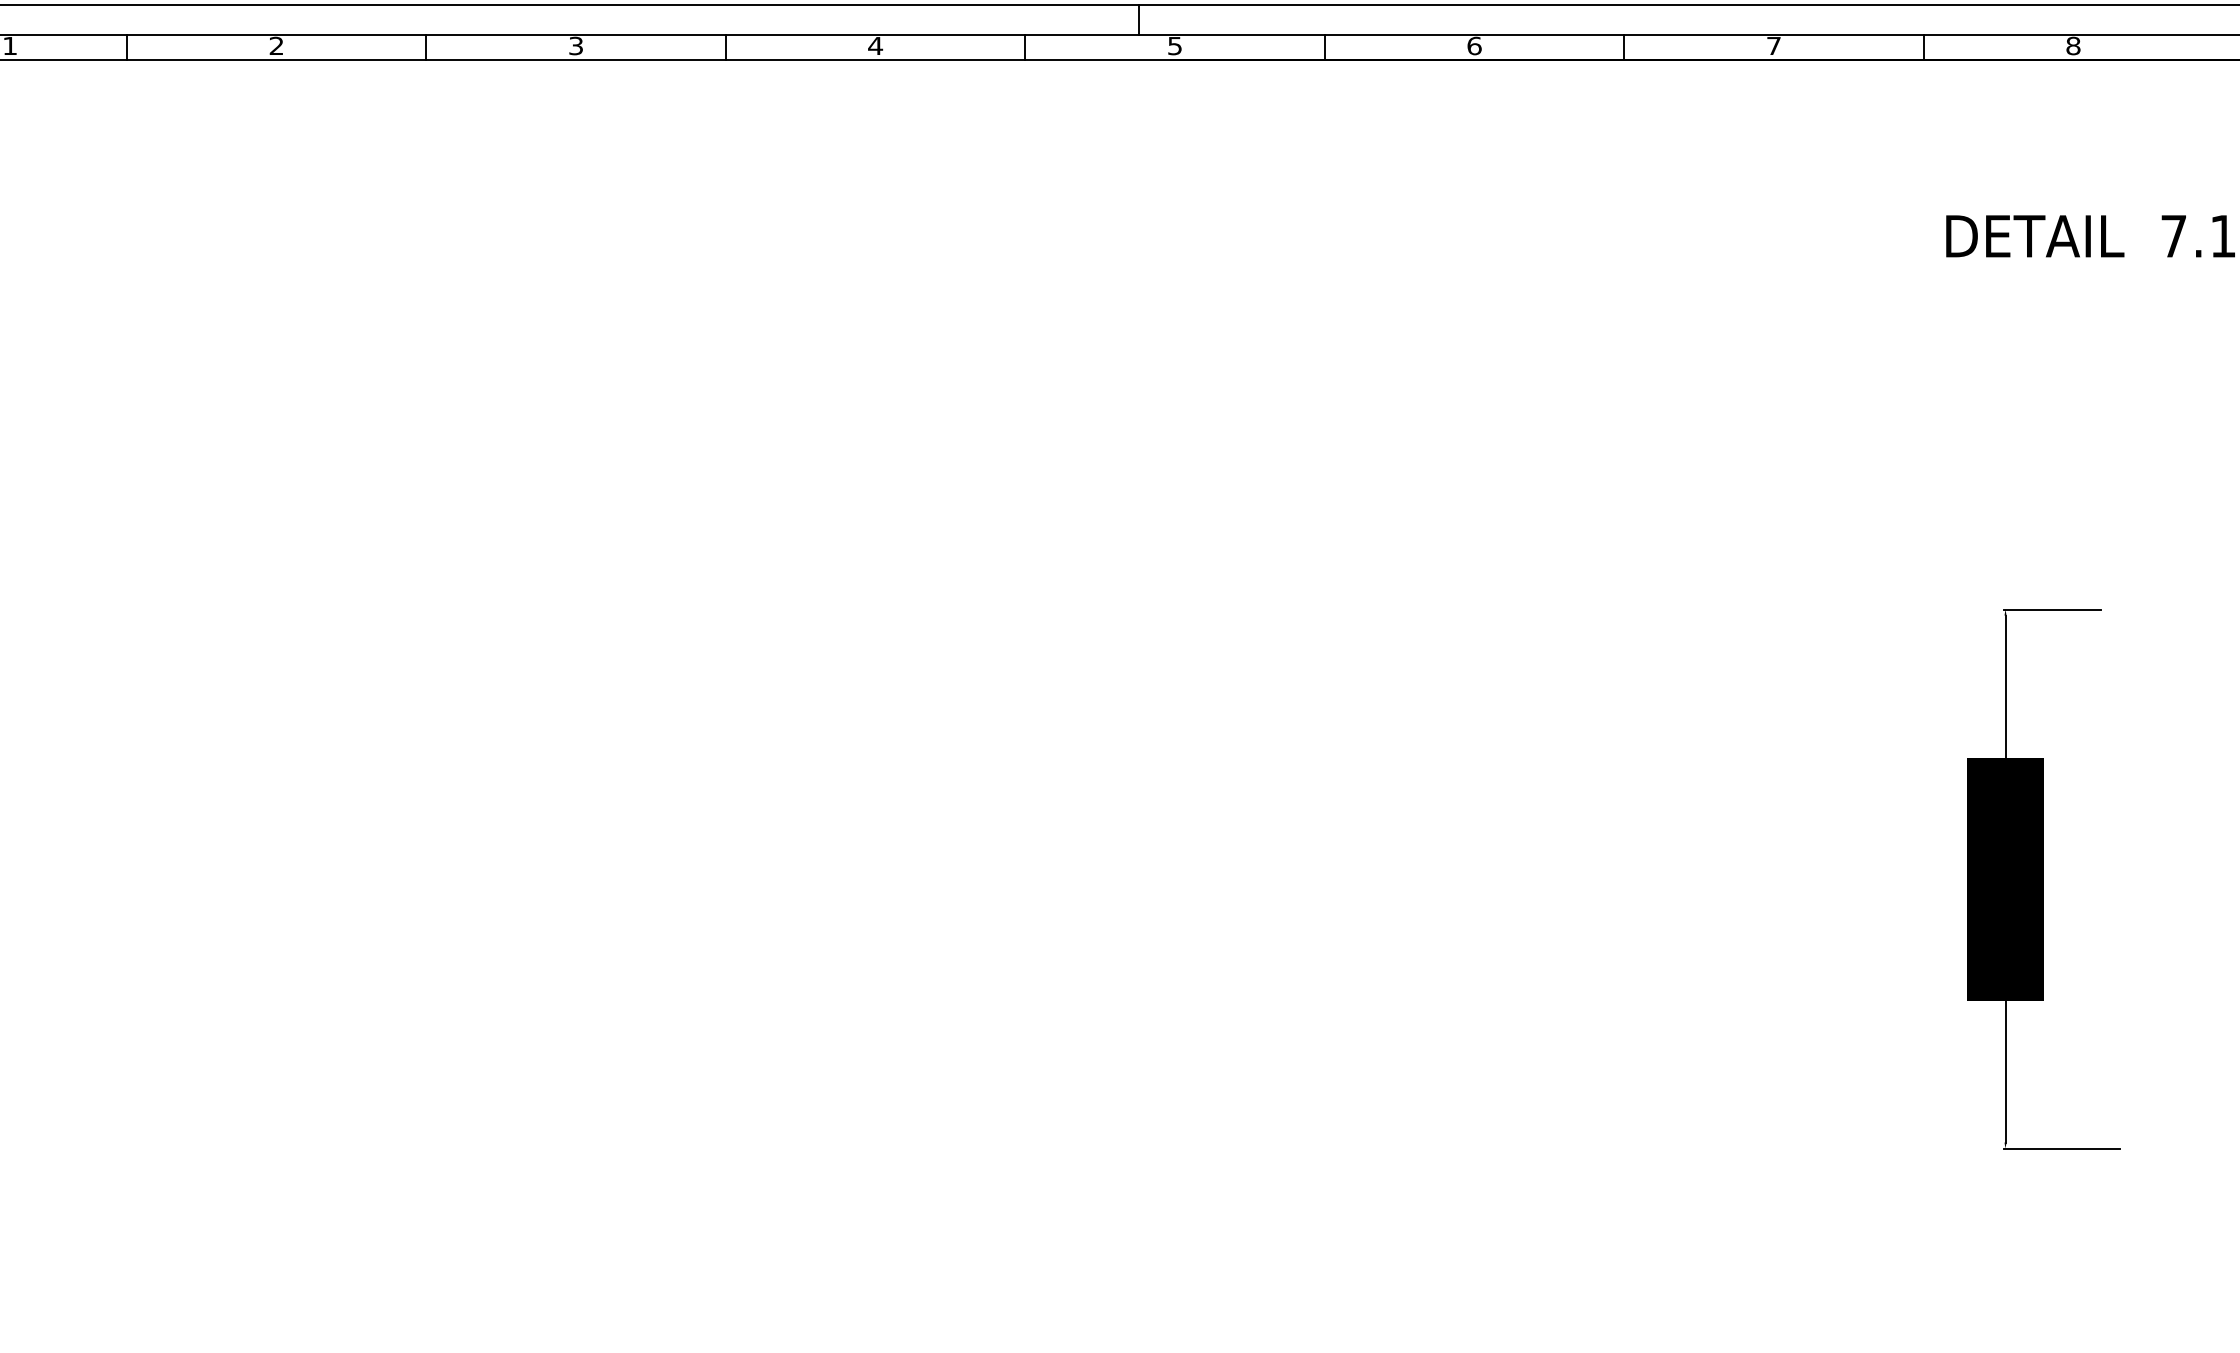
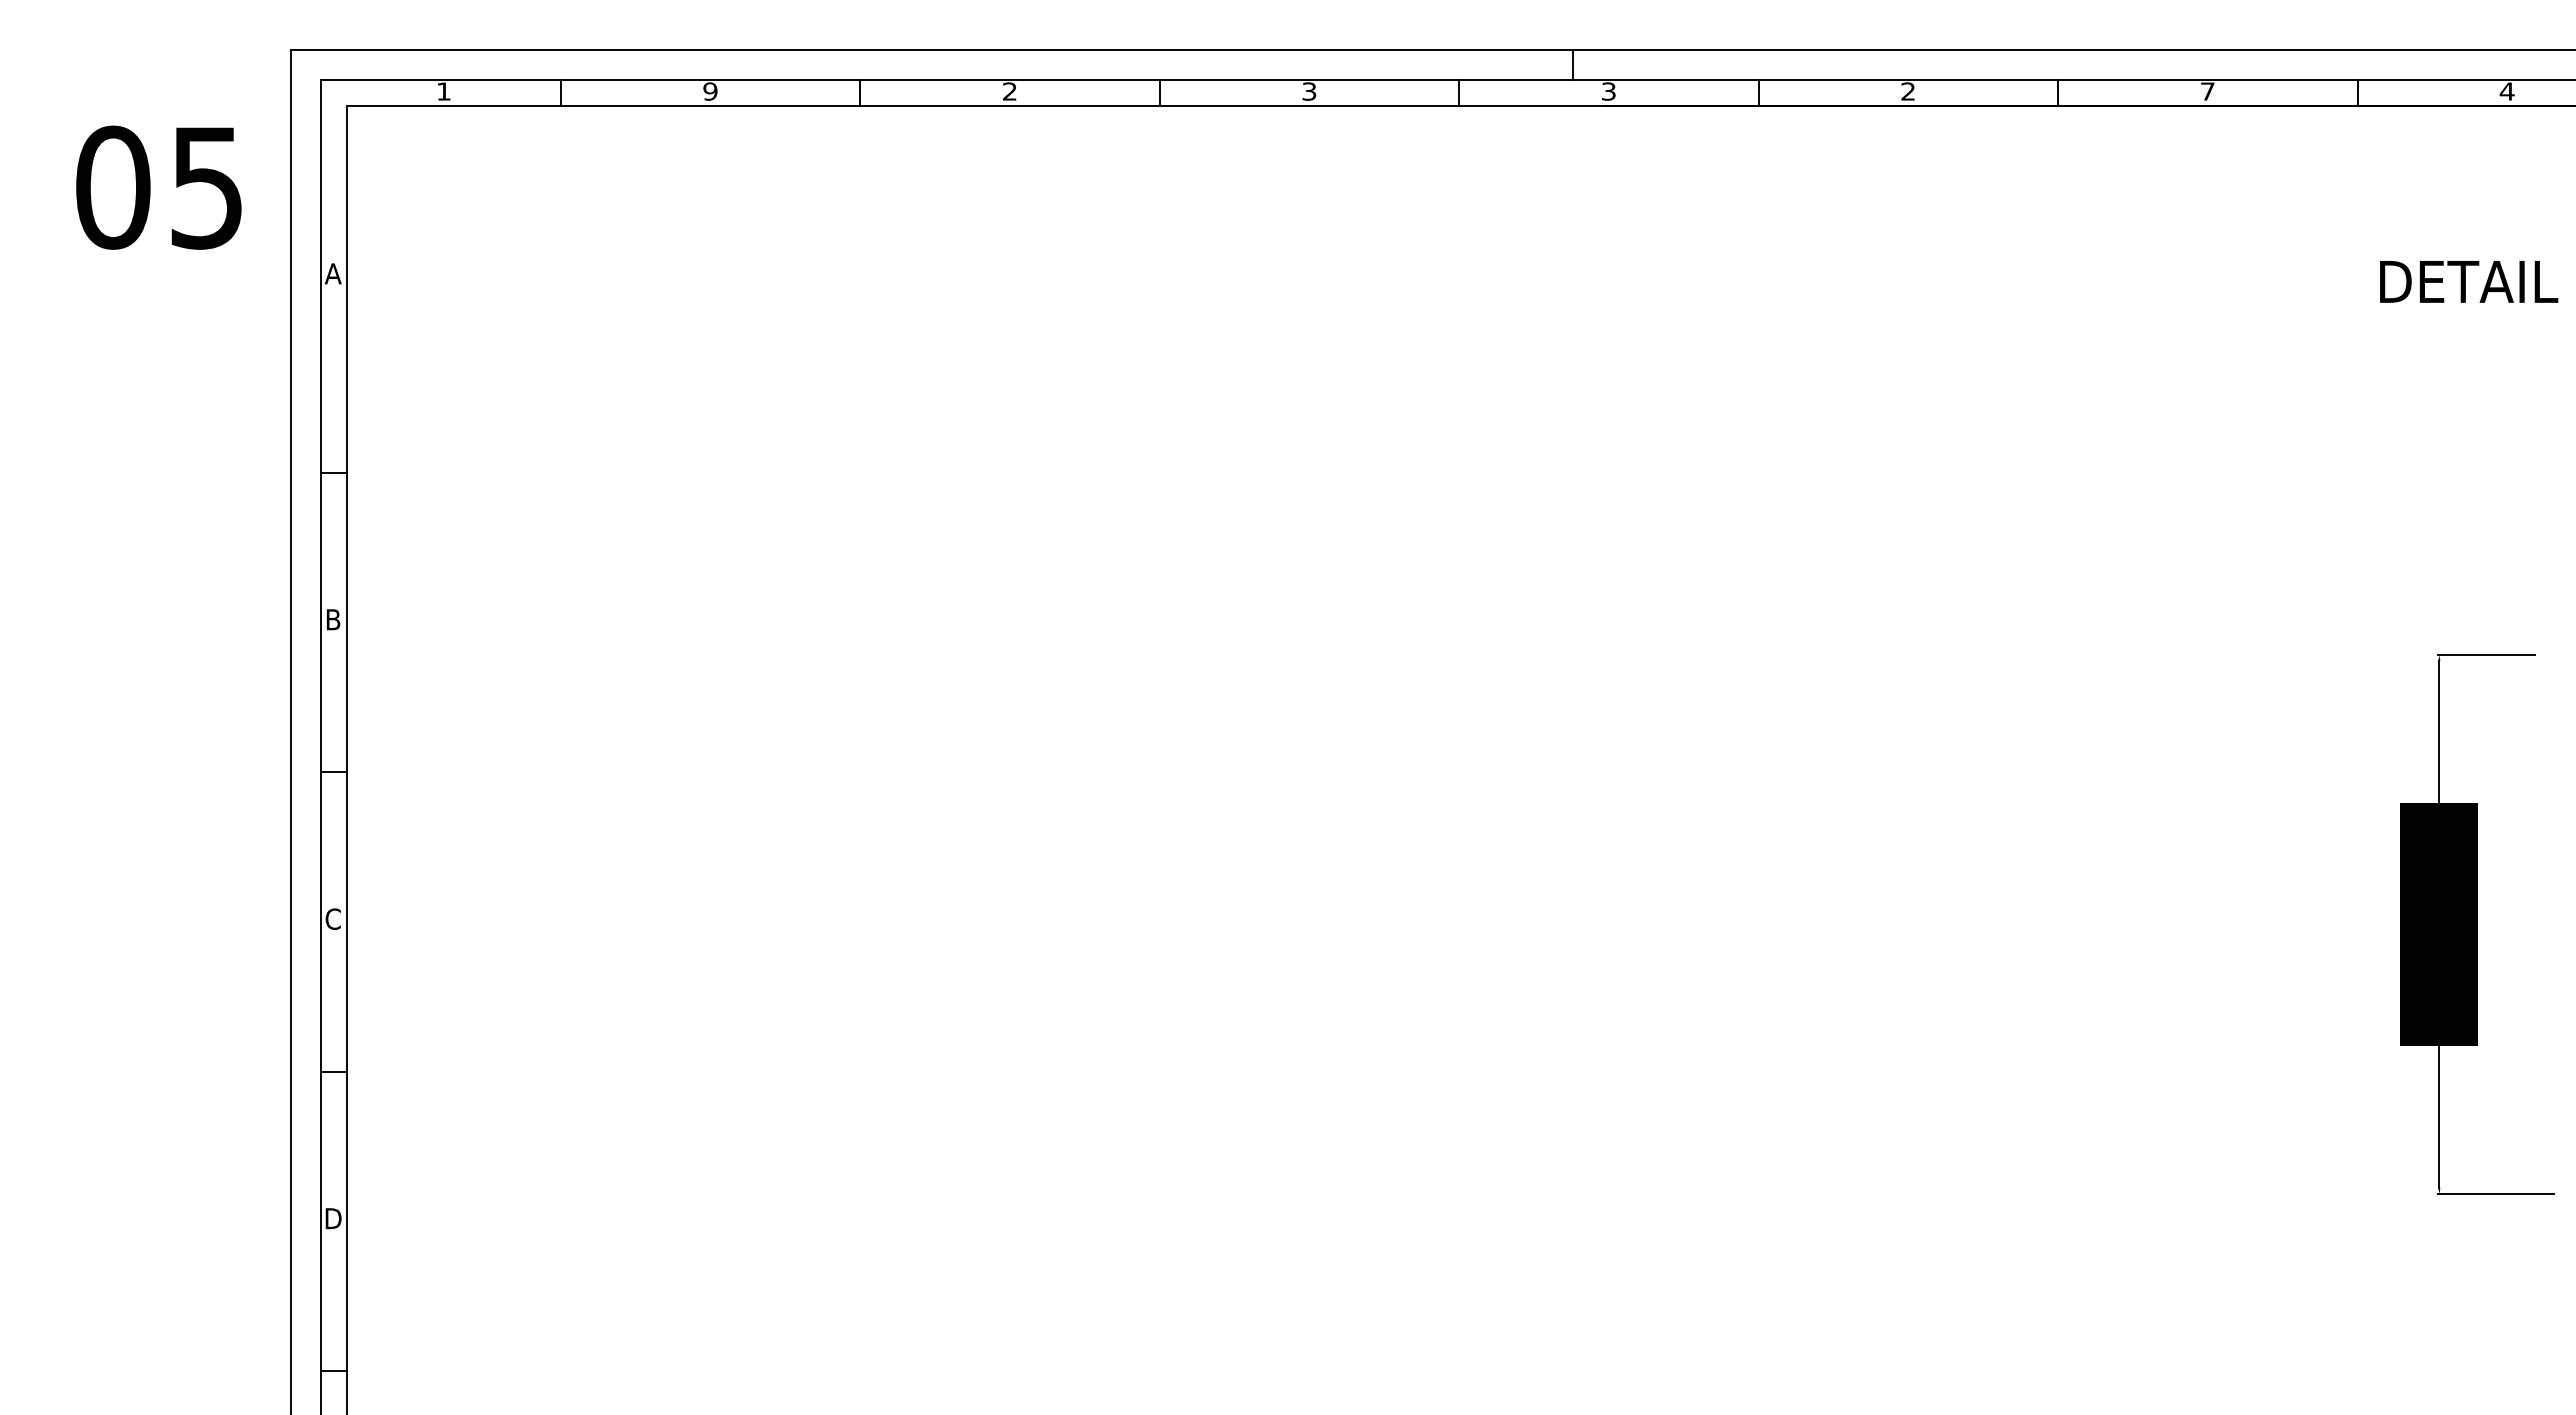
text: (276, 45) -> (710, 91), 2 -> 9
text: (575, 45) -> (1009, 91), 3 -> 2
text: (874, 45) -> (1308, 91), 4 -> 3
text: (1174, 45) -> (1608, 91), 5 -> 3
text: (1474, 45) -> (1908, 91), 6 -> 2
text: (2072, 45) -> (2506, 91), 8 -> 4

